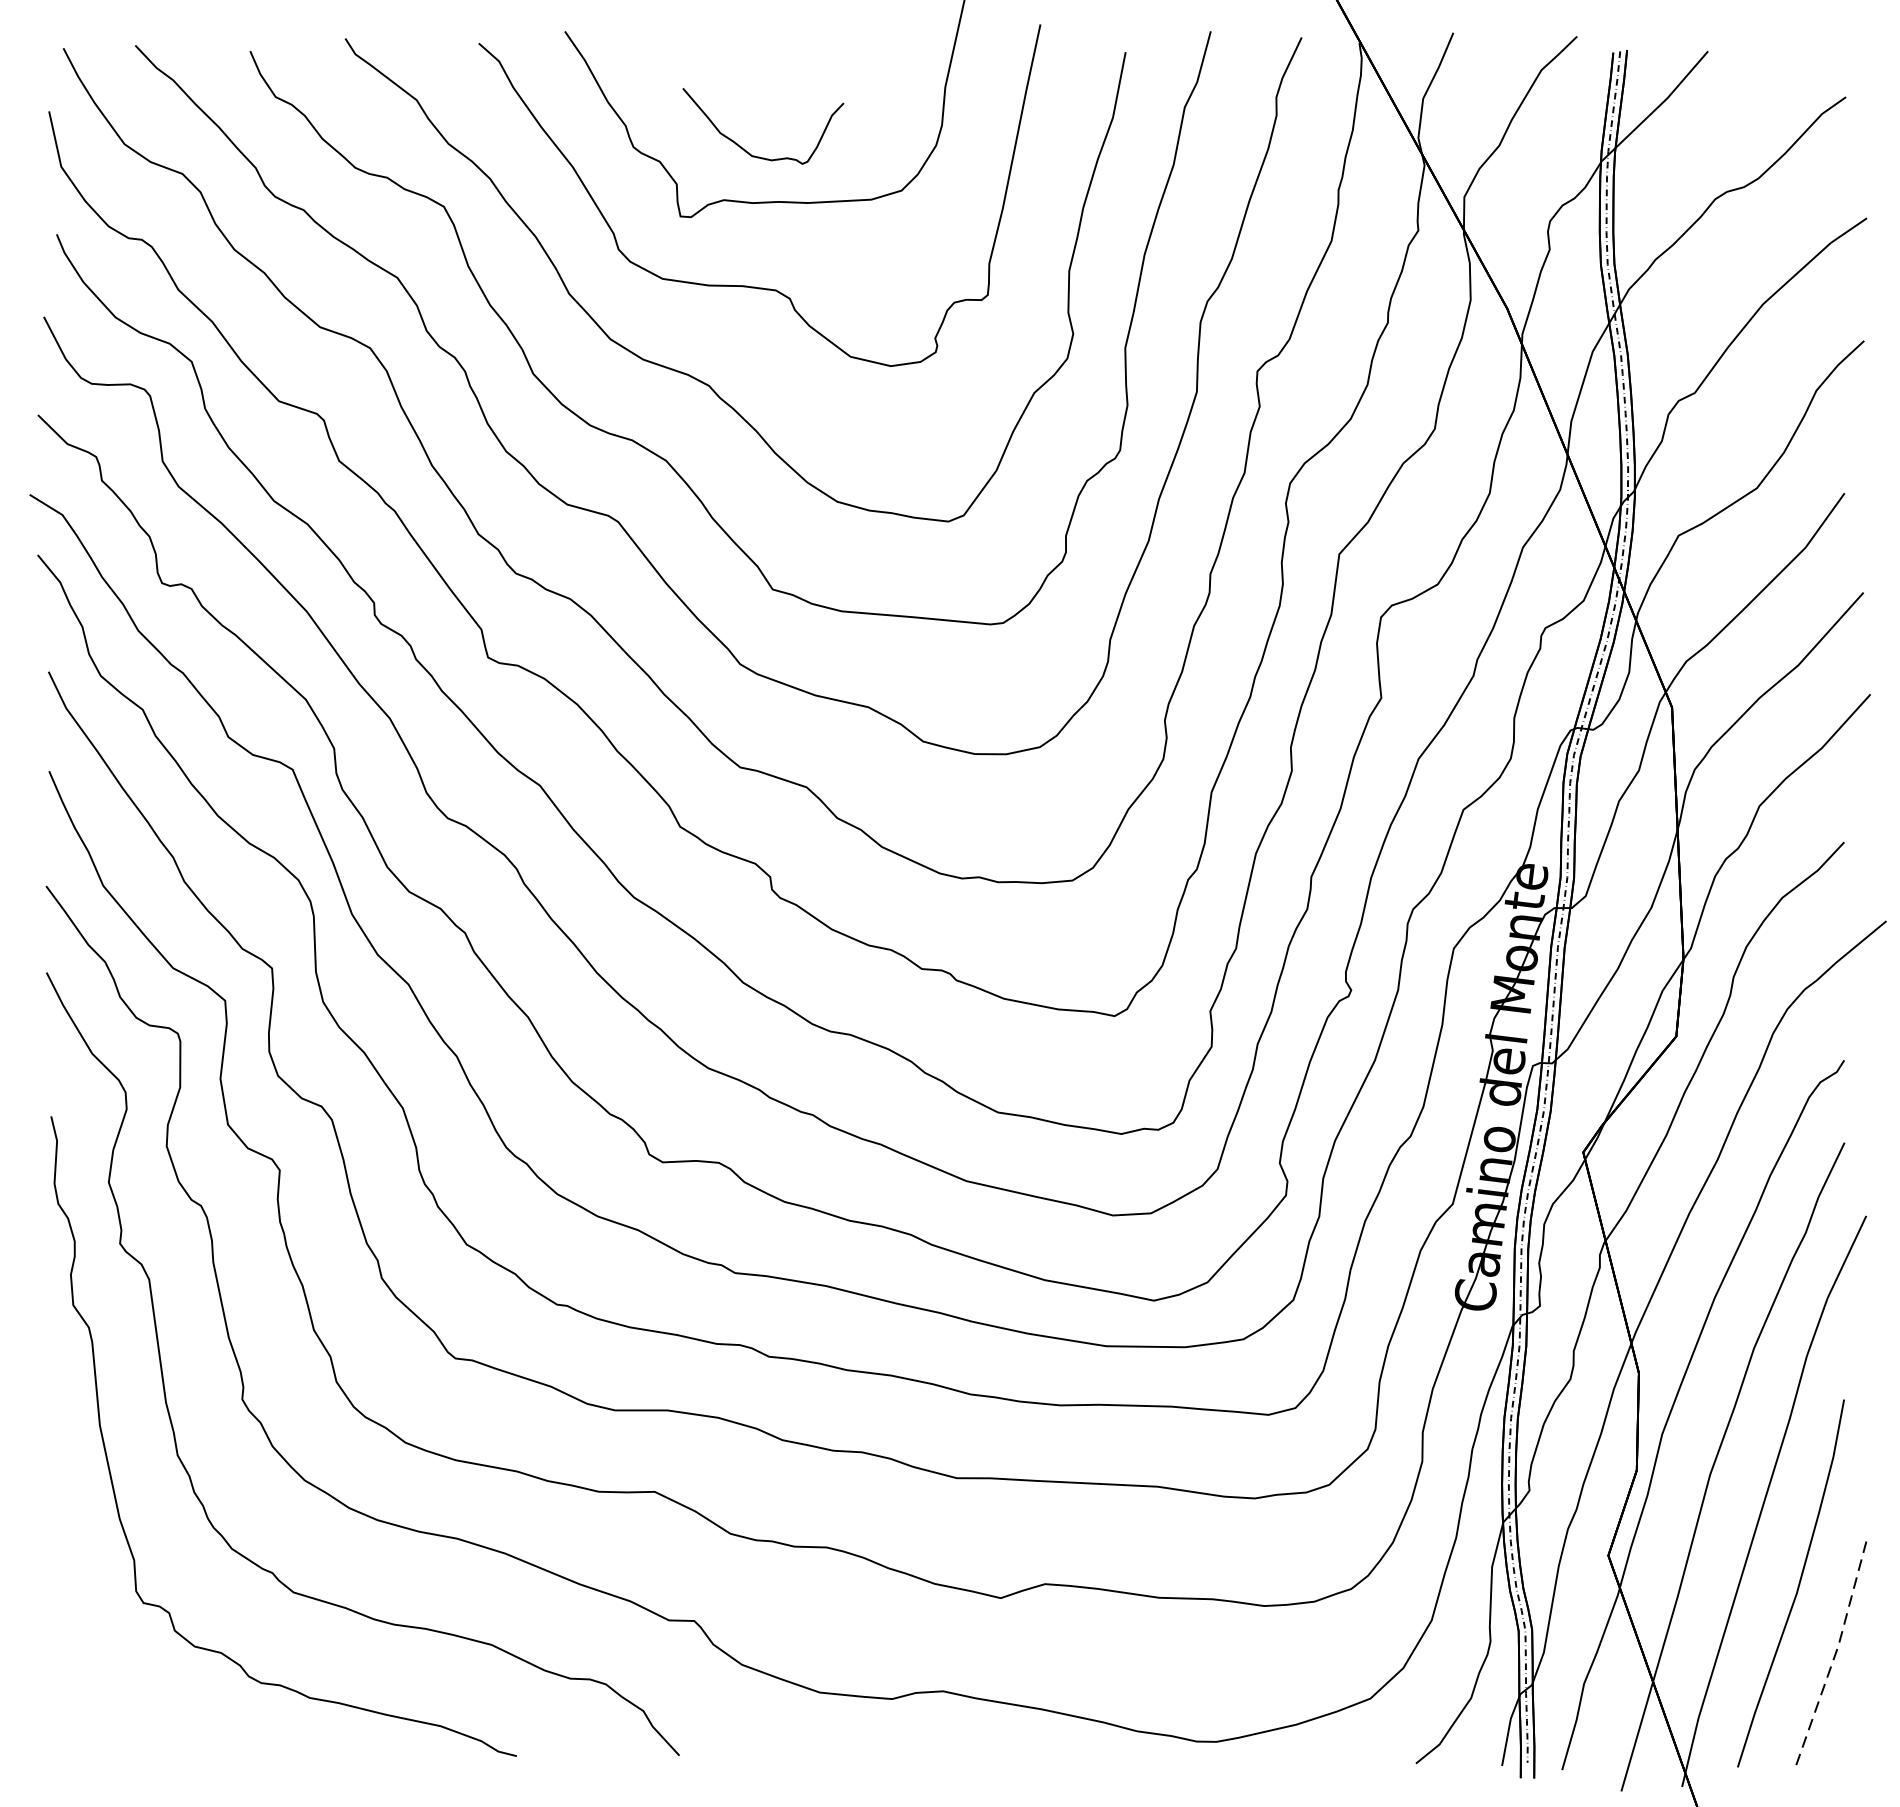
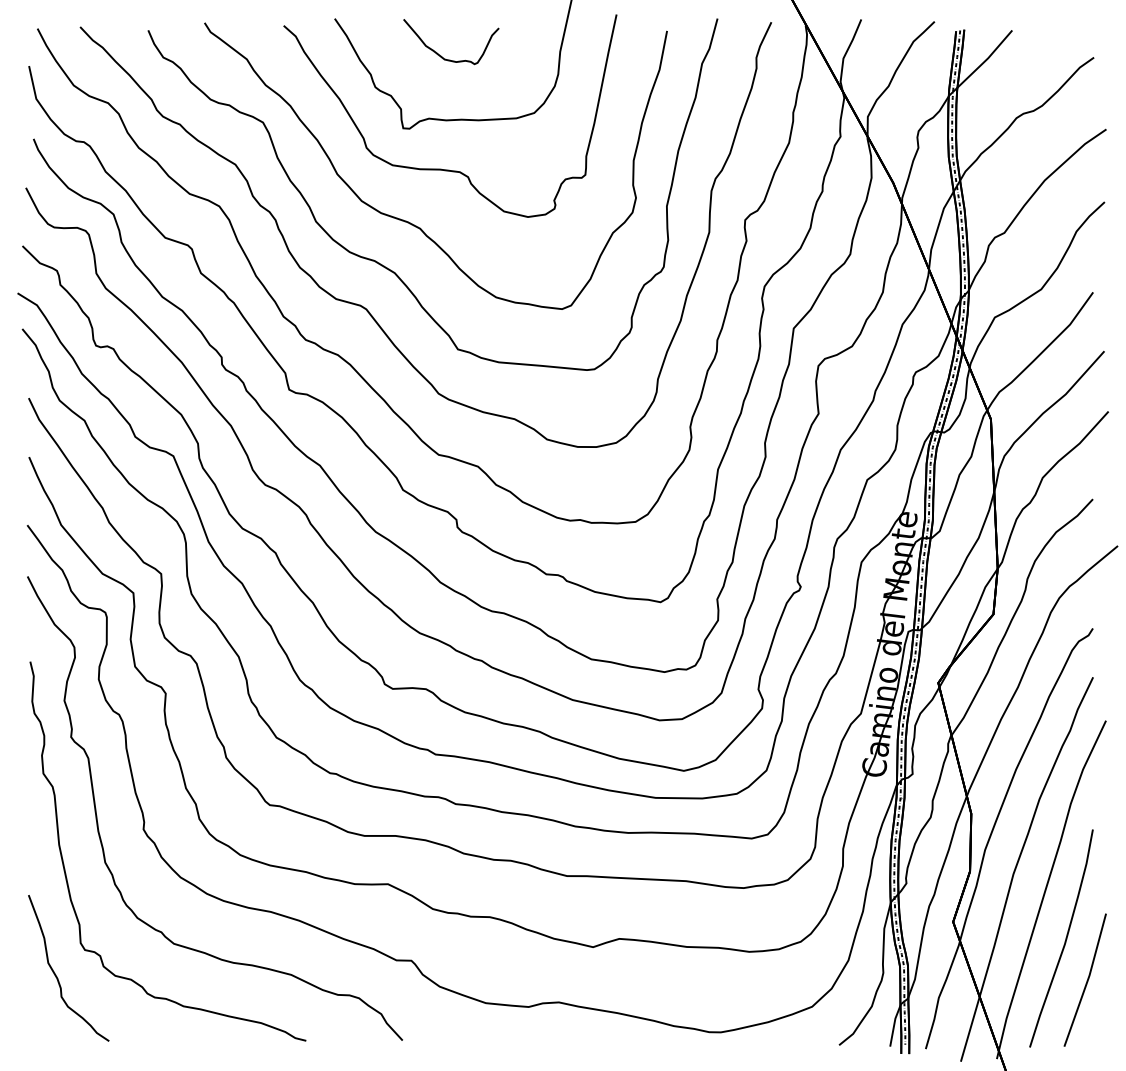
curve: (746, 149) -> (441, 55), moved
curve: (95, 1644) -> (56, 974), added
line: (1834, 1656) -> (1087, 981), dashed -> solid

